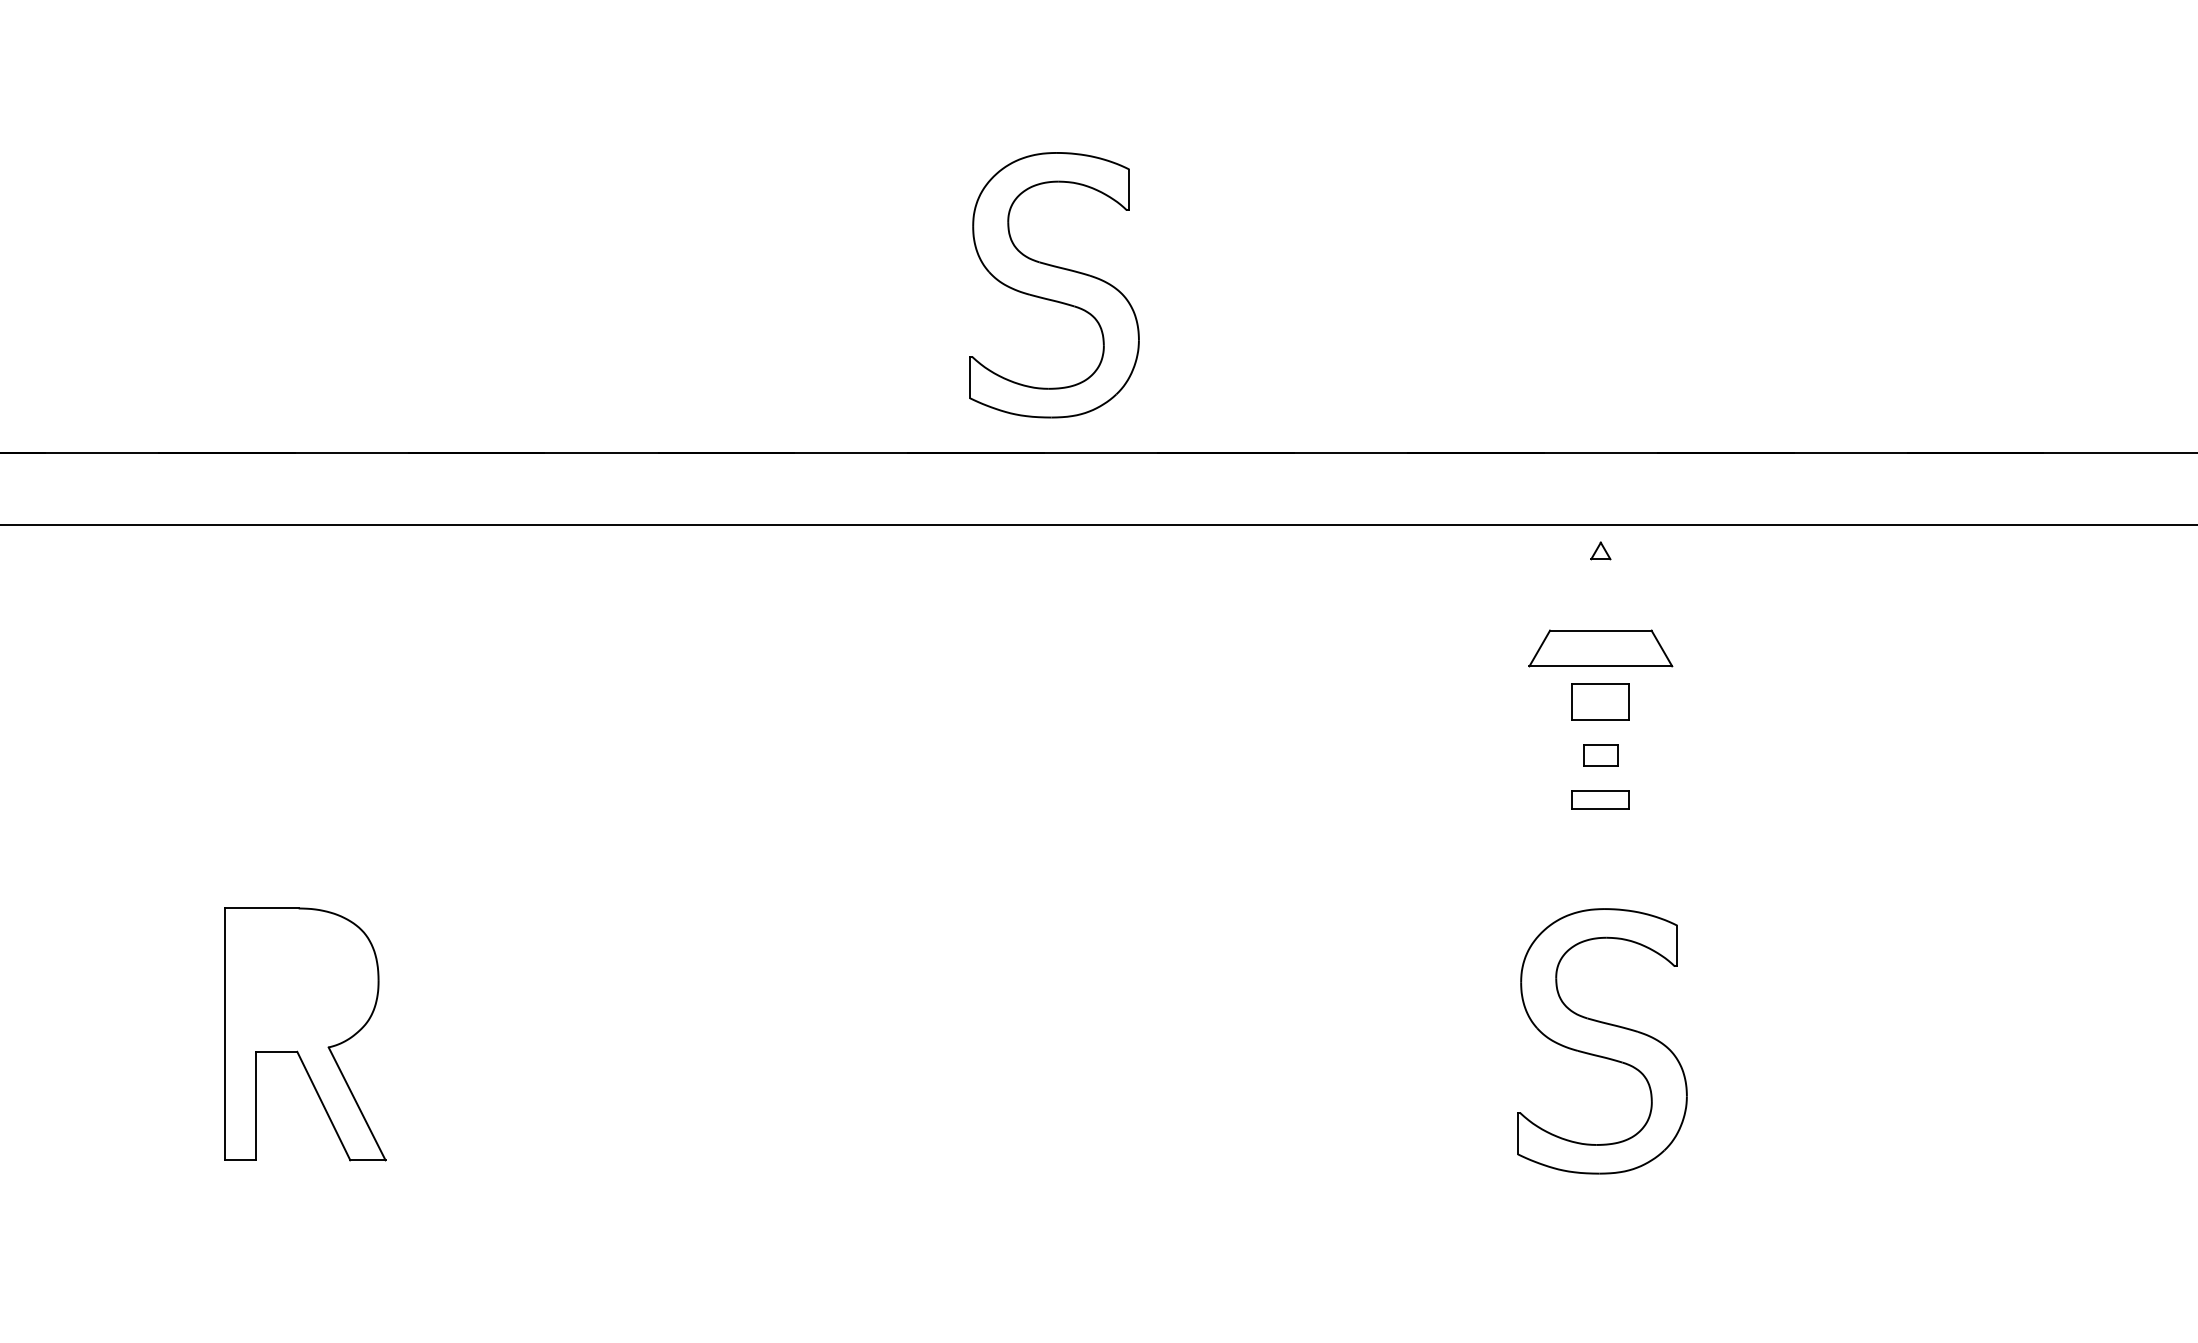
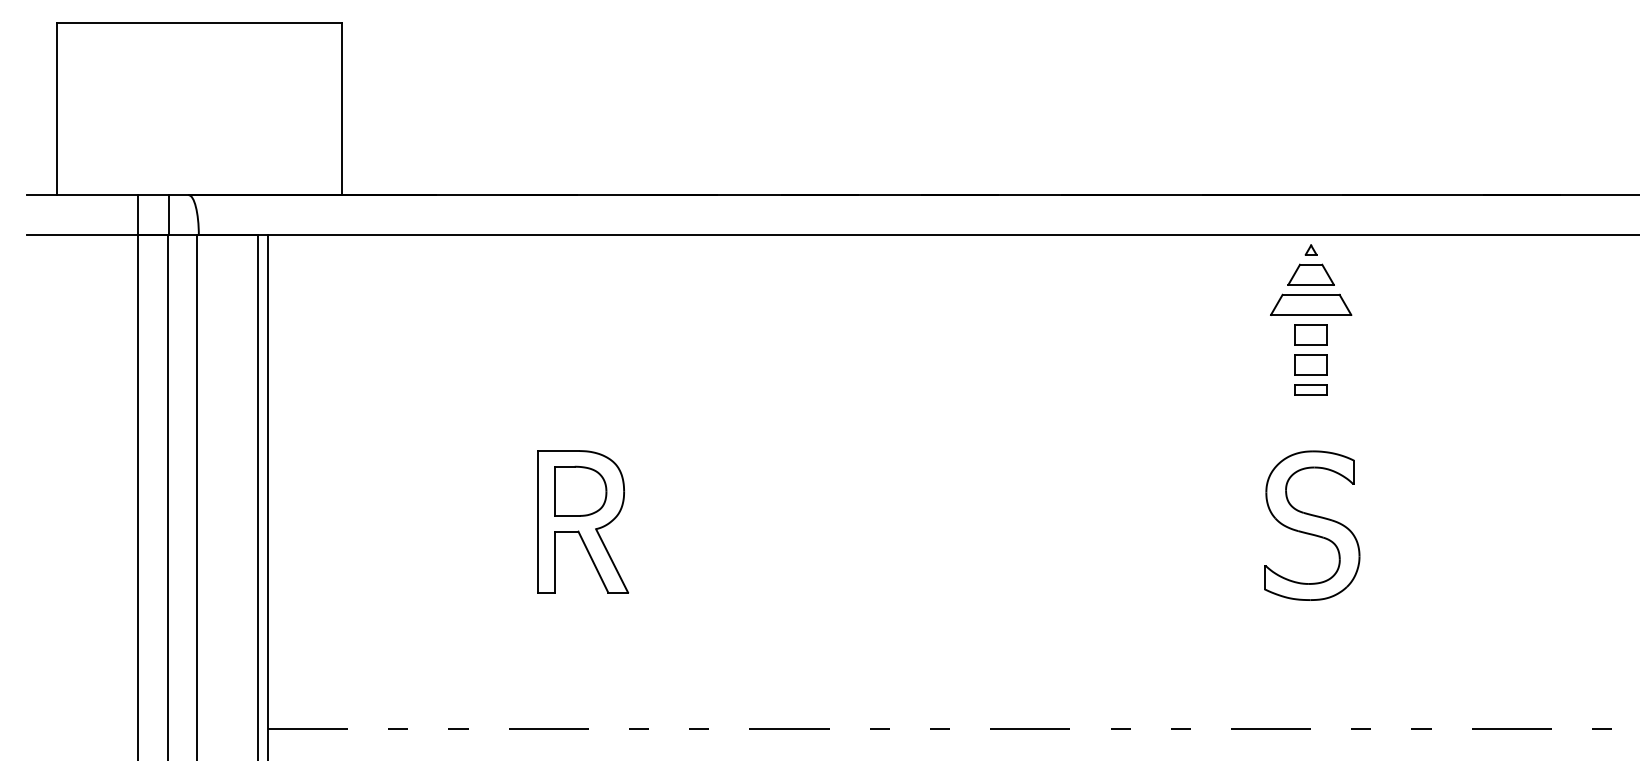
part: (1055, 284) -> (1004, 100), removed
part: (1599, 594) -> (1310, 274), added
part: (1599, 754) -> (1310, 364), size x1.67
part: (300, 978) -> (580, 490), added

